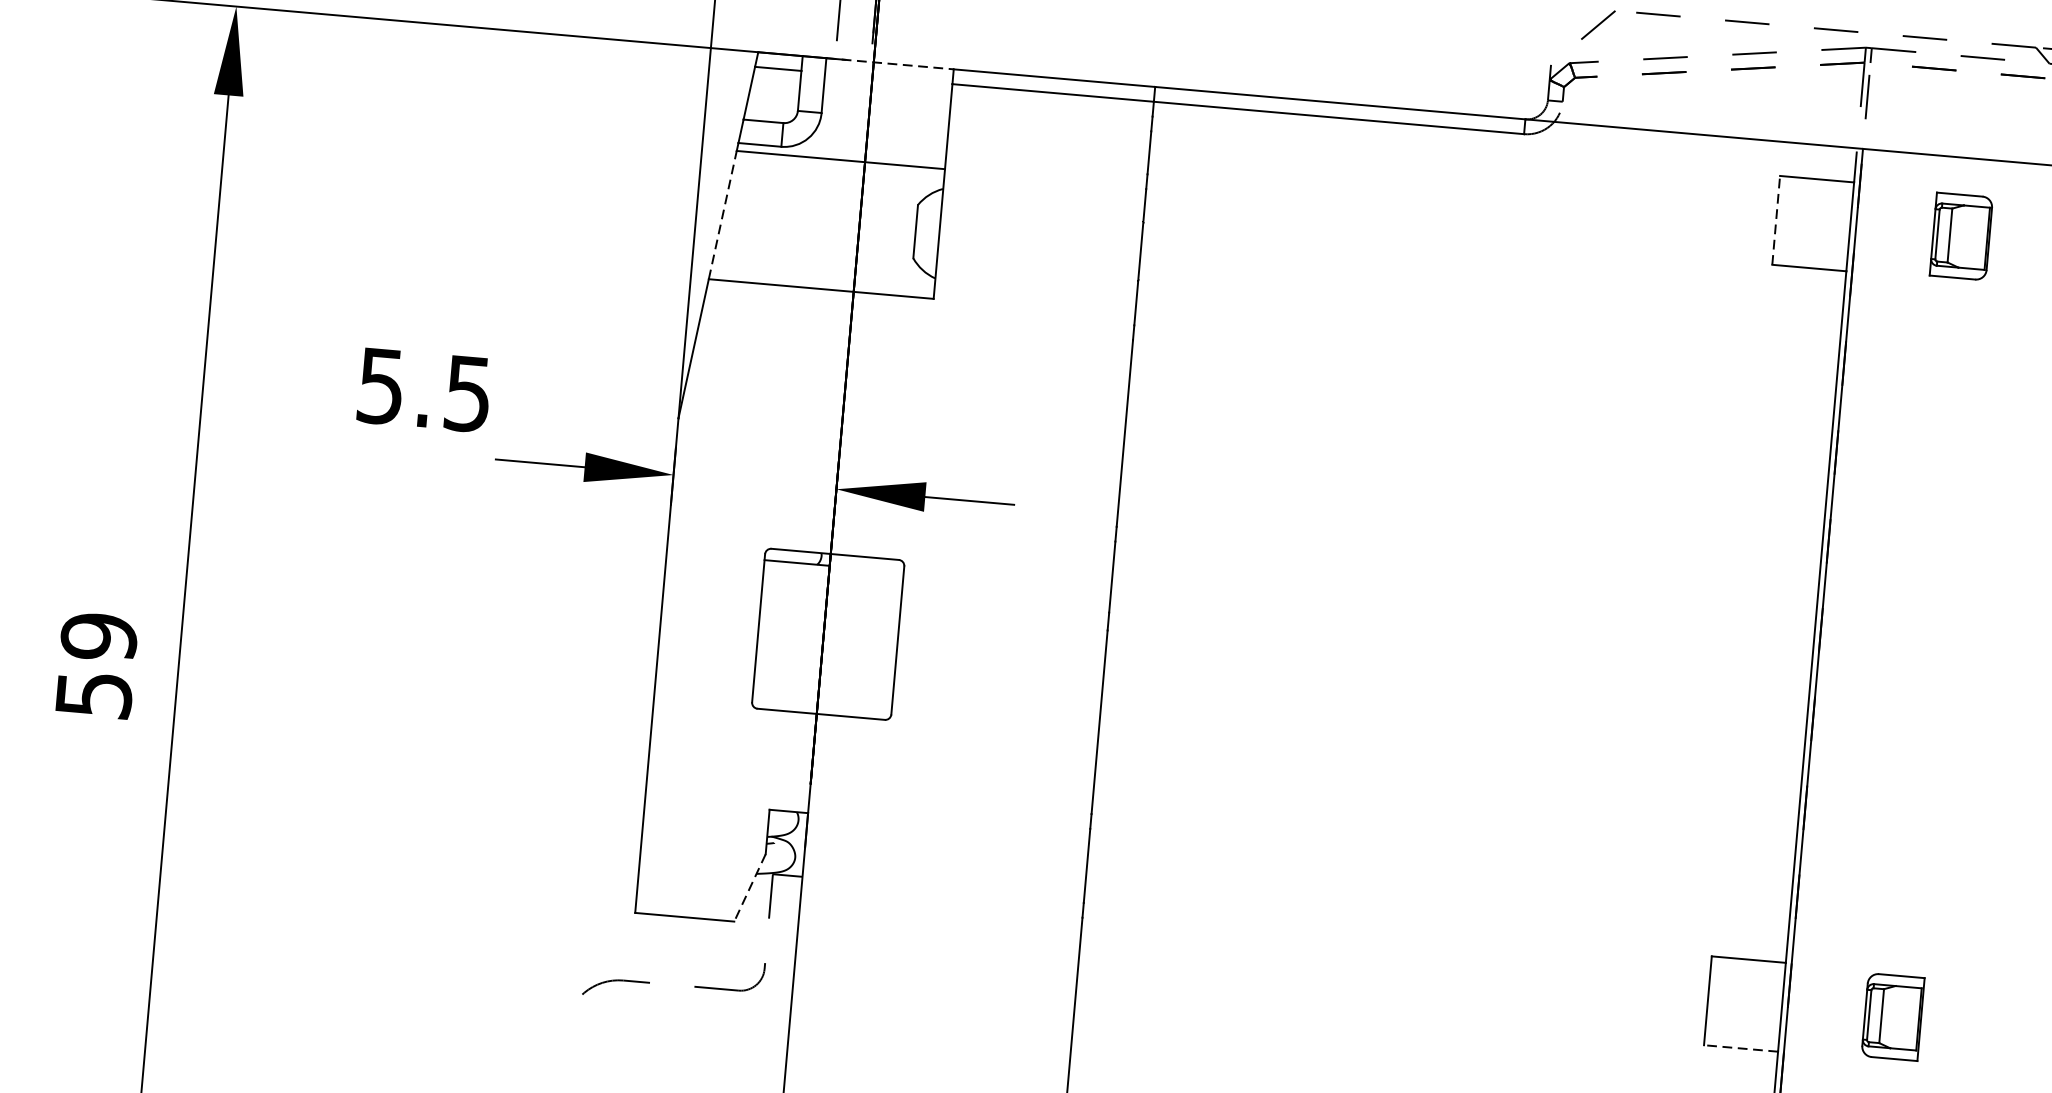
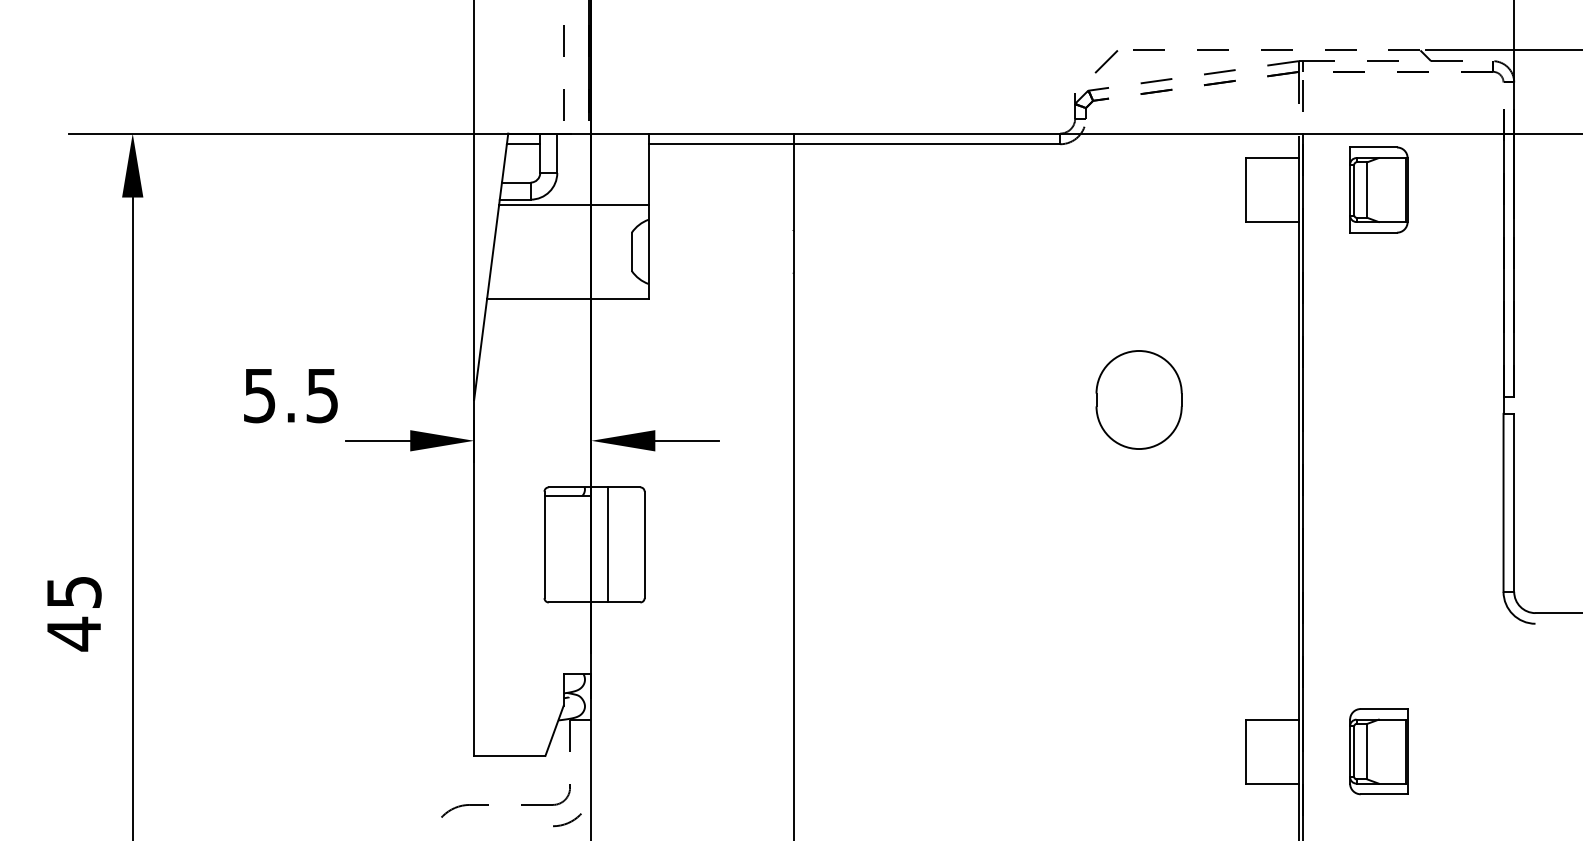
line: (890, 63) -> (603, 133), dashed -> solid
line: (723, 214) -> (493, 251), dashed -> solid
line: (1775, 220) -> (1245, 190), dashed -> solid
part: (1960, 235) -> (1378, 189), size x1.43
part: (1601, 498) -> (1138, 399), added
line: (847, 635) -> (608, 544), added
text: (95, 666) -> (73, 613), 59 -> 45
line: (749, 887) -> (554, 730), dashed -> solid
arc: (756, 1016) -> (567, 822), added
part: (1892, 1016) -> (1378, 751), size x1.43
line: (1741, 1048) -> (1272, 783), dashed -> solid

